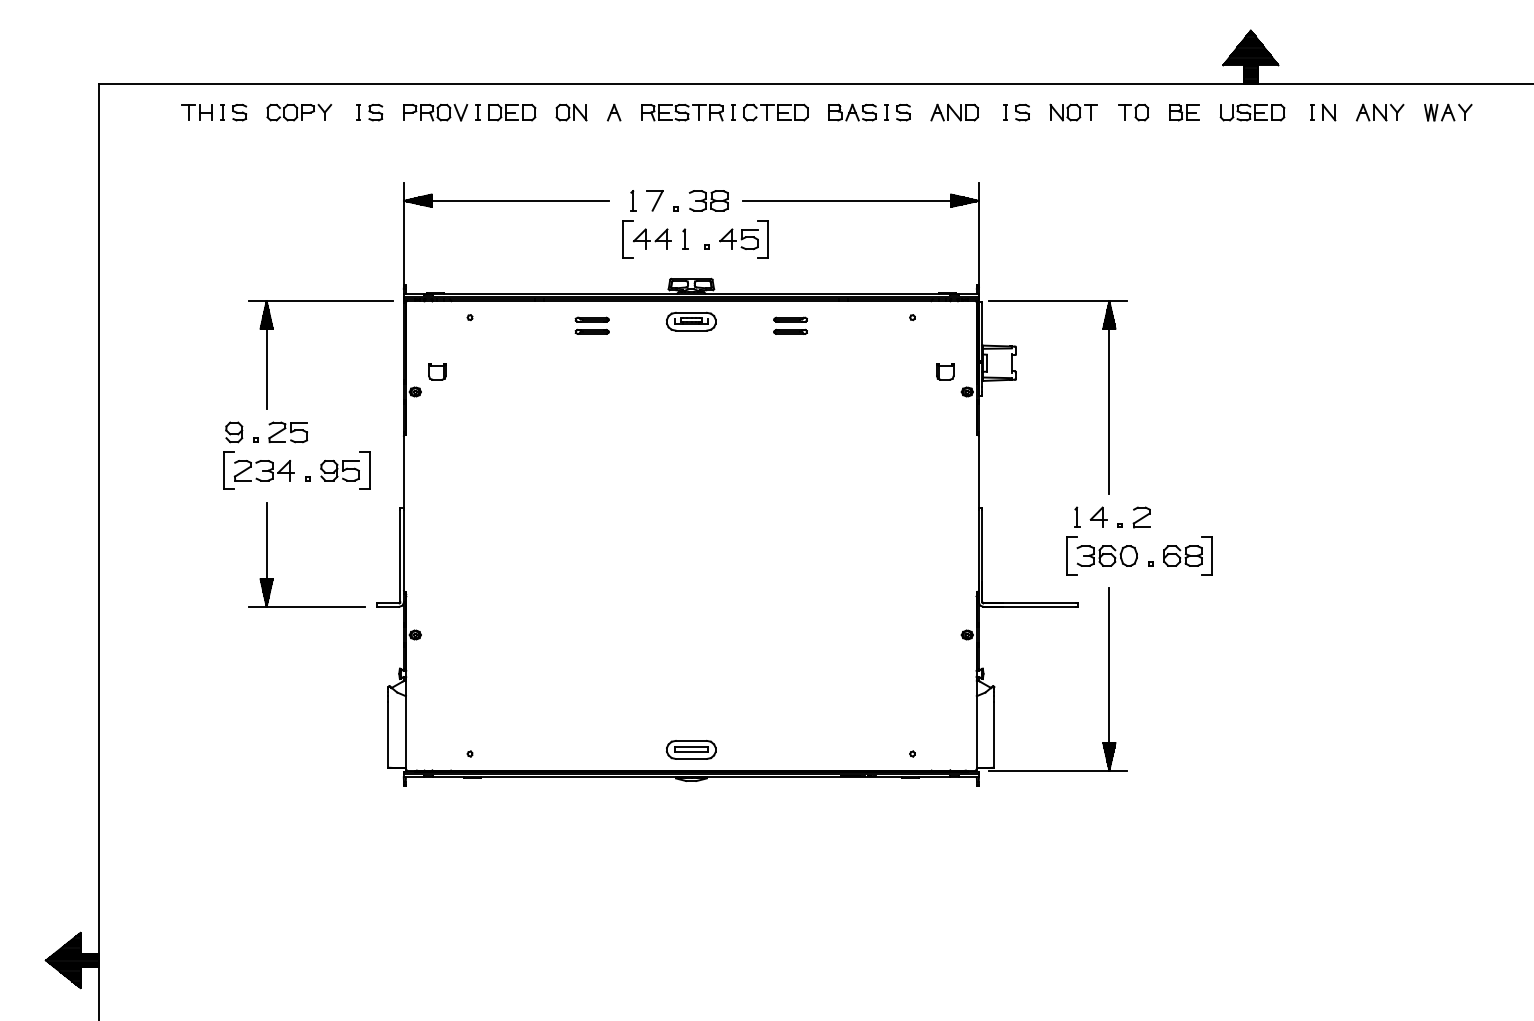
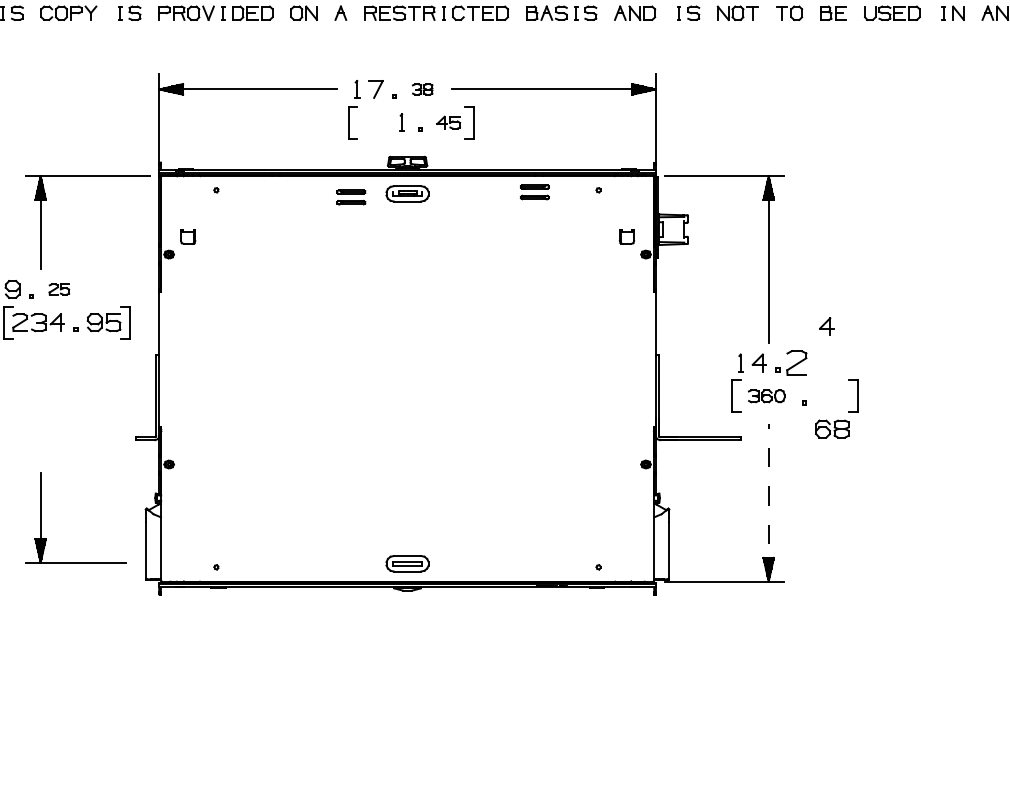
part: (708, 200) -> (422, 89), size x0.6
part: (652, 238) -> (373, 121), removed
part: (738, 239) -> (448, 122), size x0.7
part: (591, 325) -> (350, 197), moved
part: (790, 325) -> (534, 191), moved
part: (288, 432) -> (59, 289), size x0.6
part: (1176, 474) -> (826, 325), added
part: (1141, 517) -> (796, 362), size x1.4
part: (267, 554) -> (41, 517), moved
part: (1106, 555) -> (766, 395), size x0.7
part: (1182, 555) -> (831, 428), moved
line: (1109, 678) -> (768, 502), solid -> dashed

